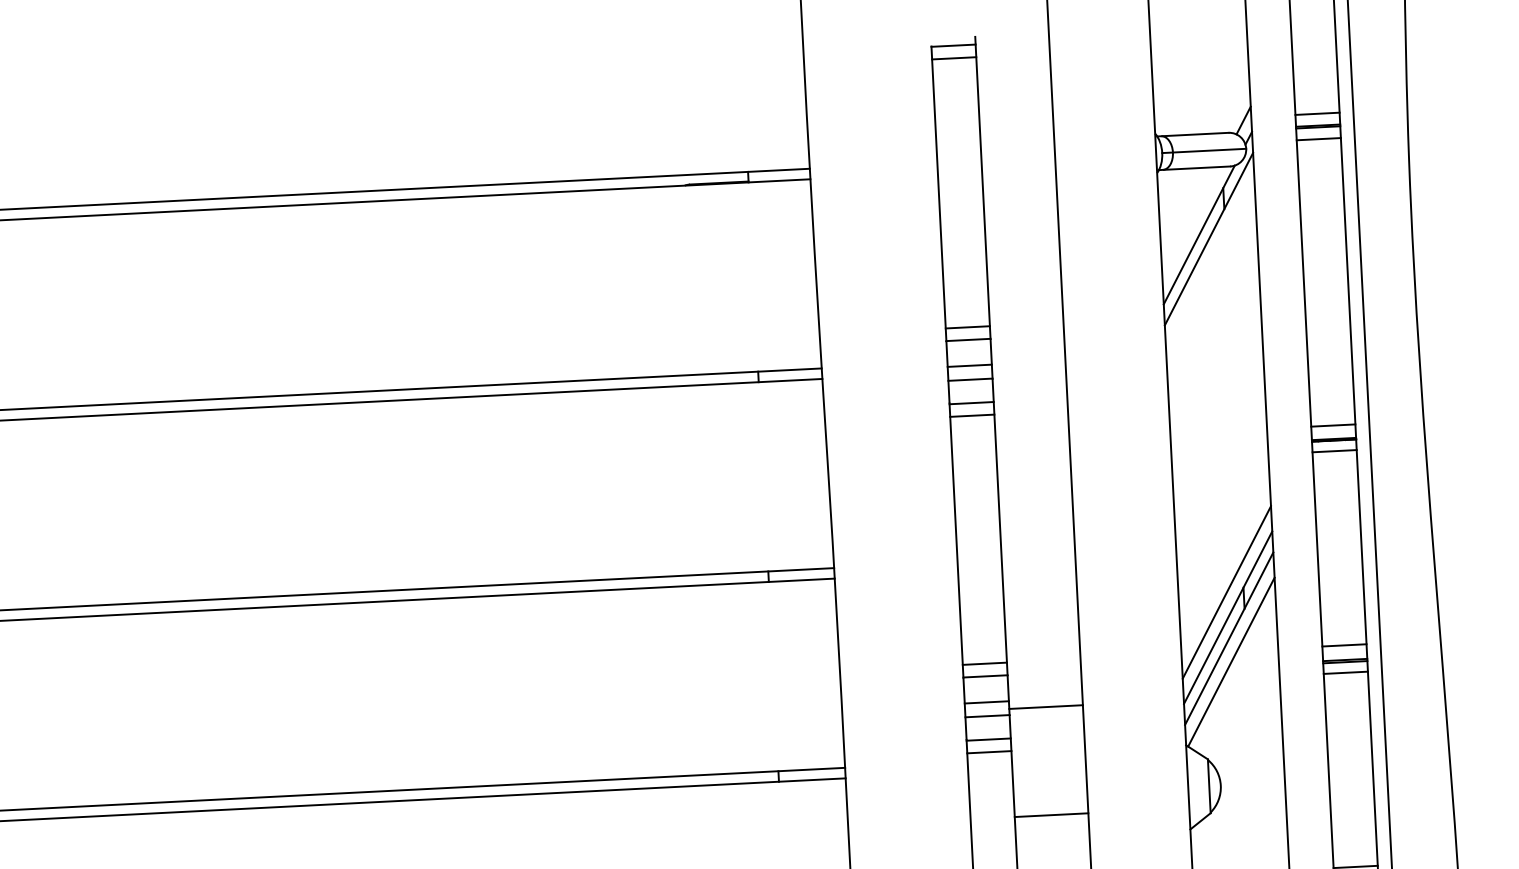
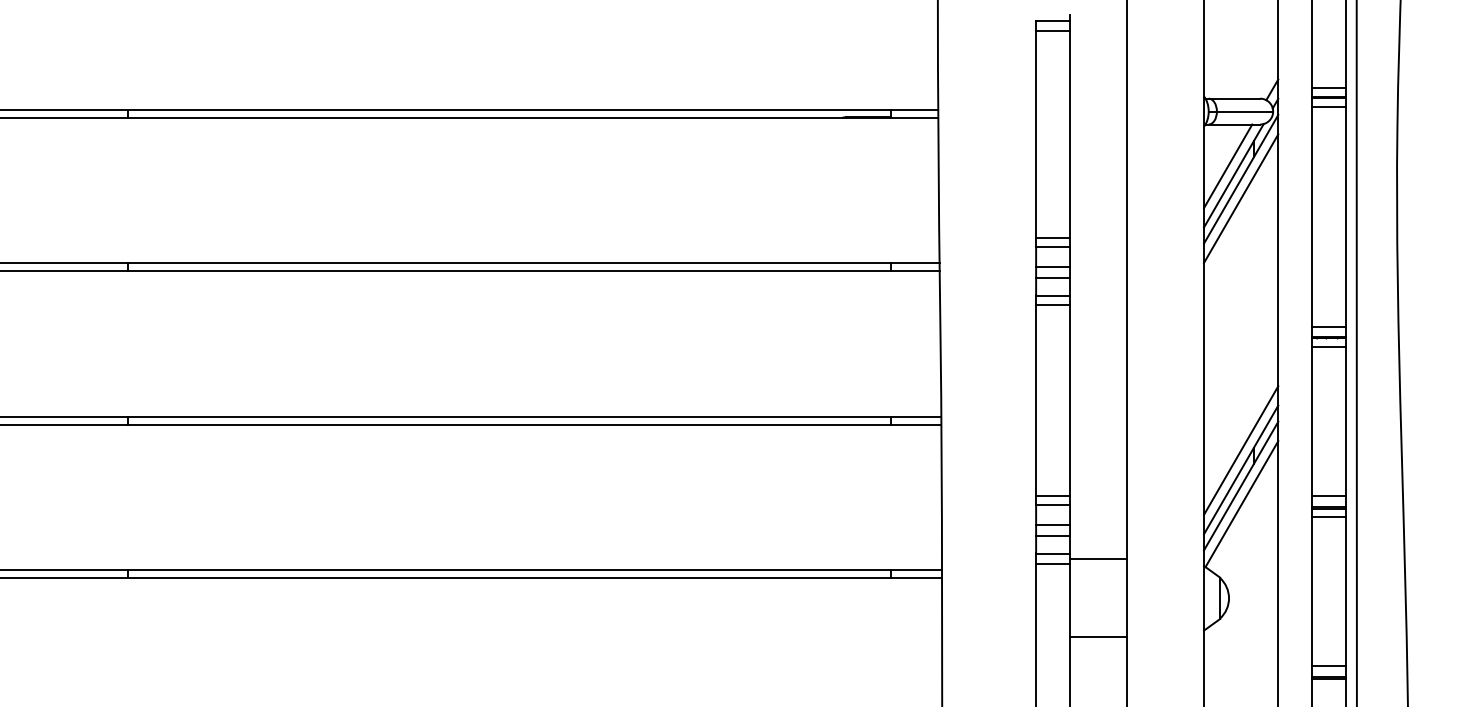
line: (1191, 223) -> (1228, 166), added
line: (1210, 264) -> (1241, 198), added
line: (1046, 707) -> (1098, 559), moved
line: (1051, 815) -> (1098, 637), moved

